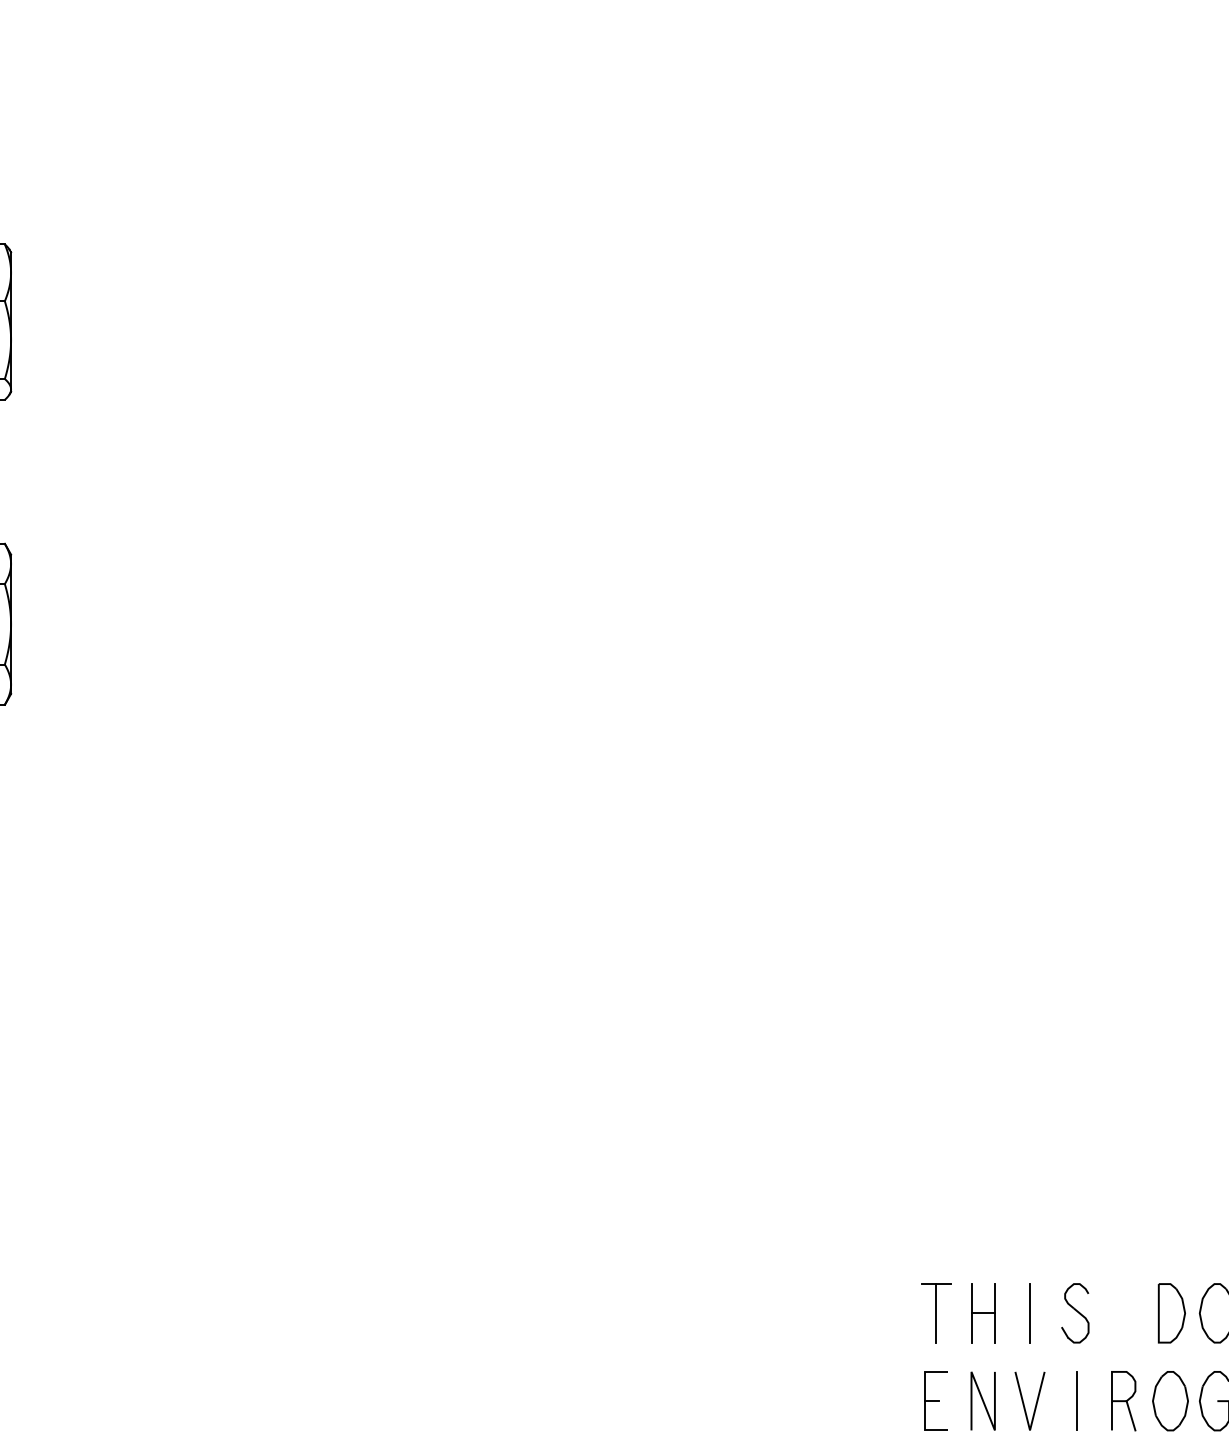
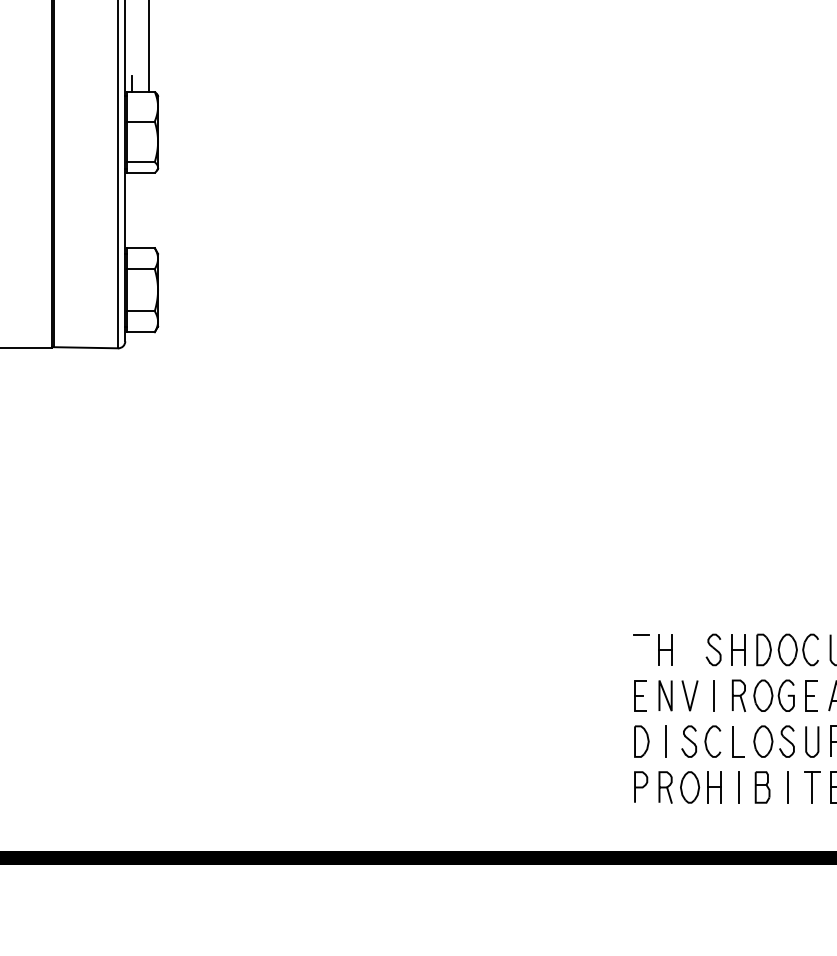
line: (937, 1312) -> (641, 649), removed
line: (1030, 1312) -> (690, 649), removed
part: (1122, 1312) -> (738, 649), added

